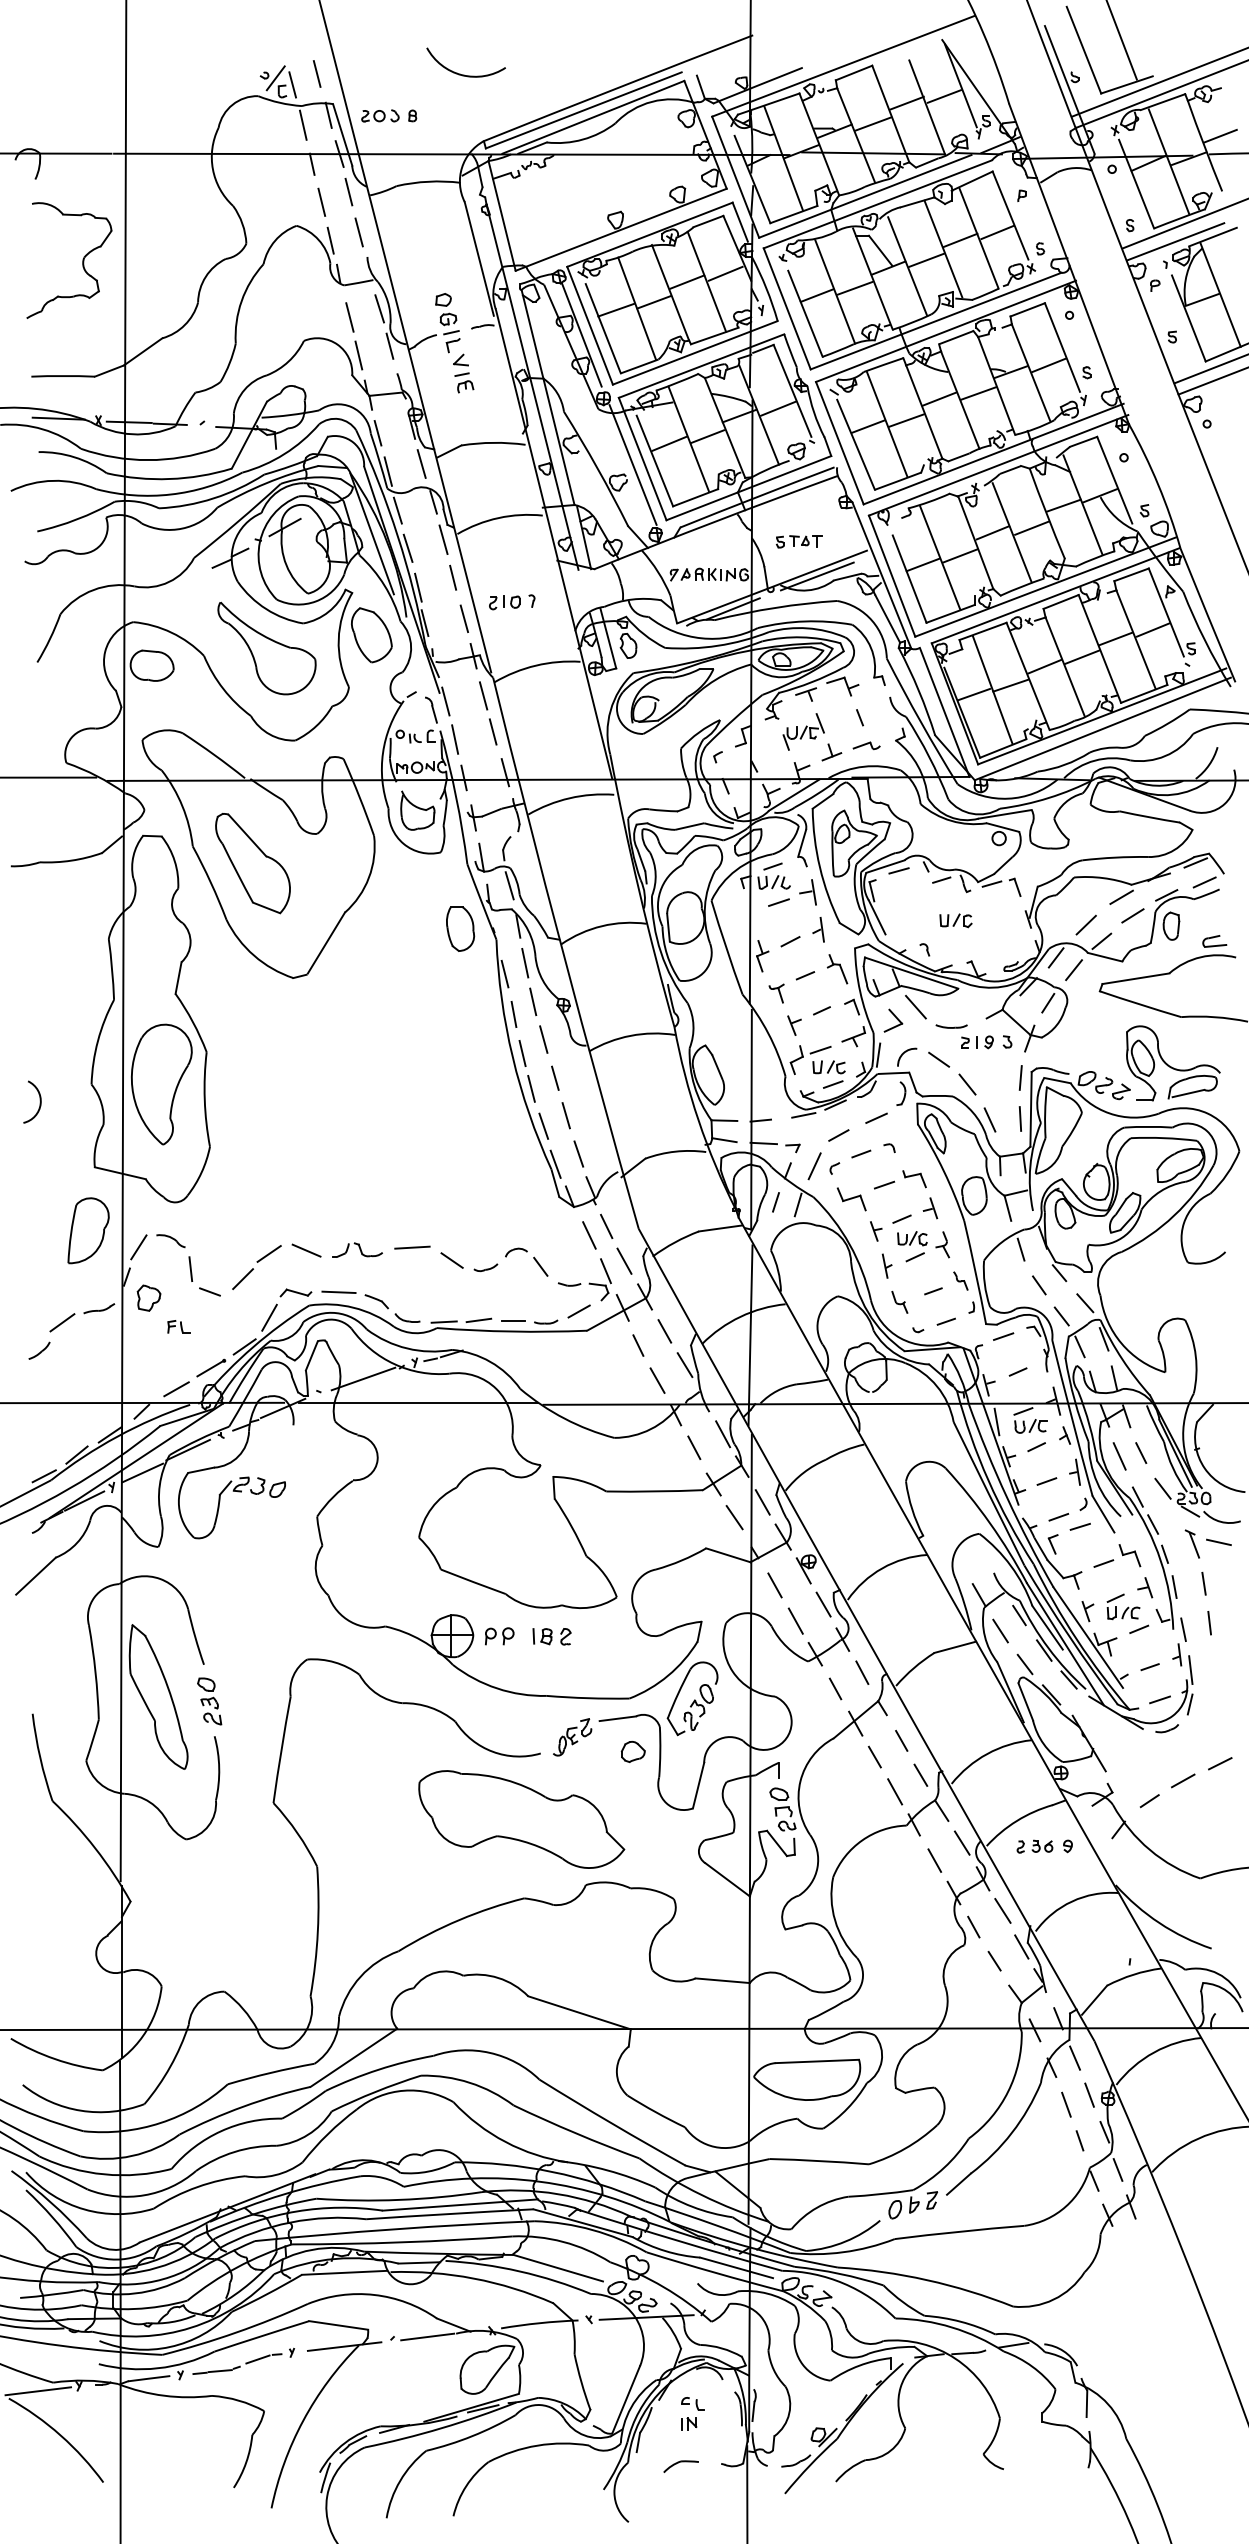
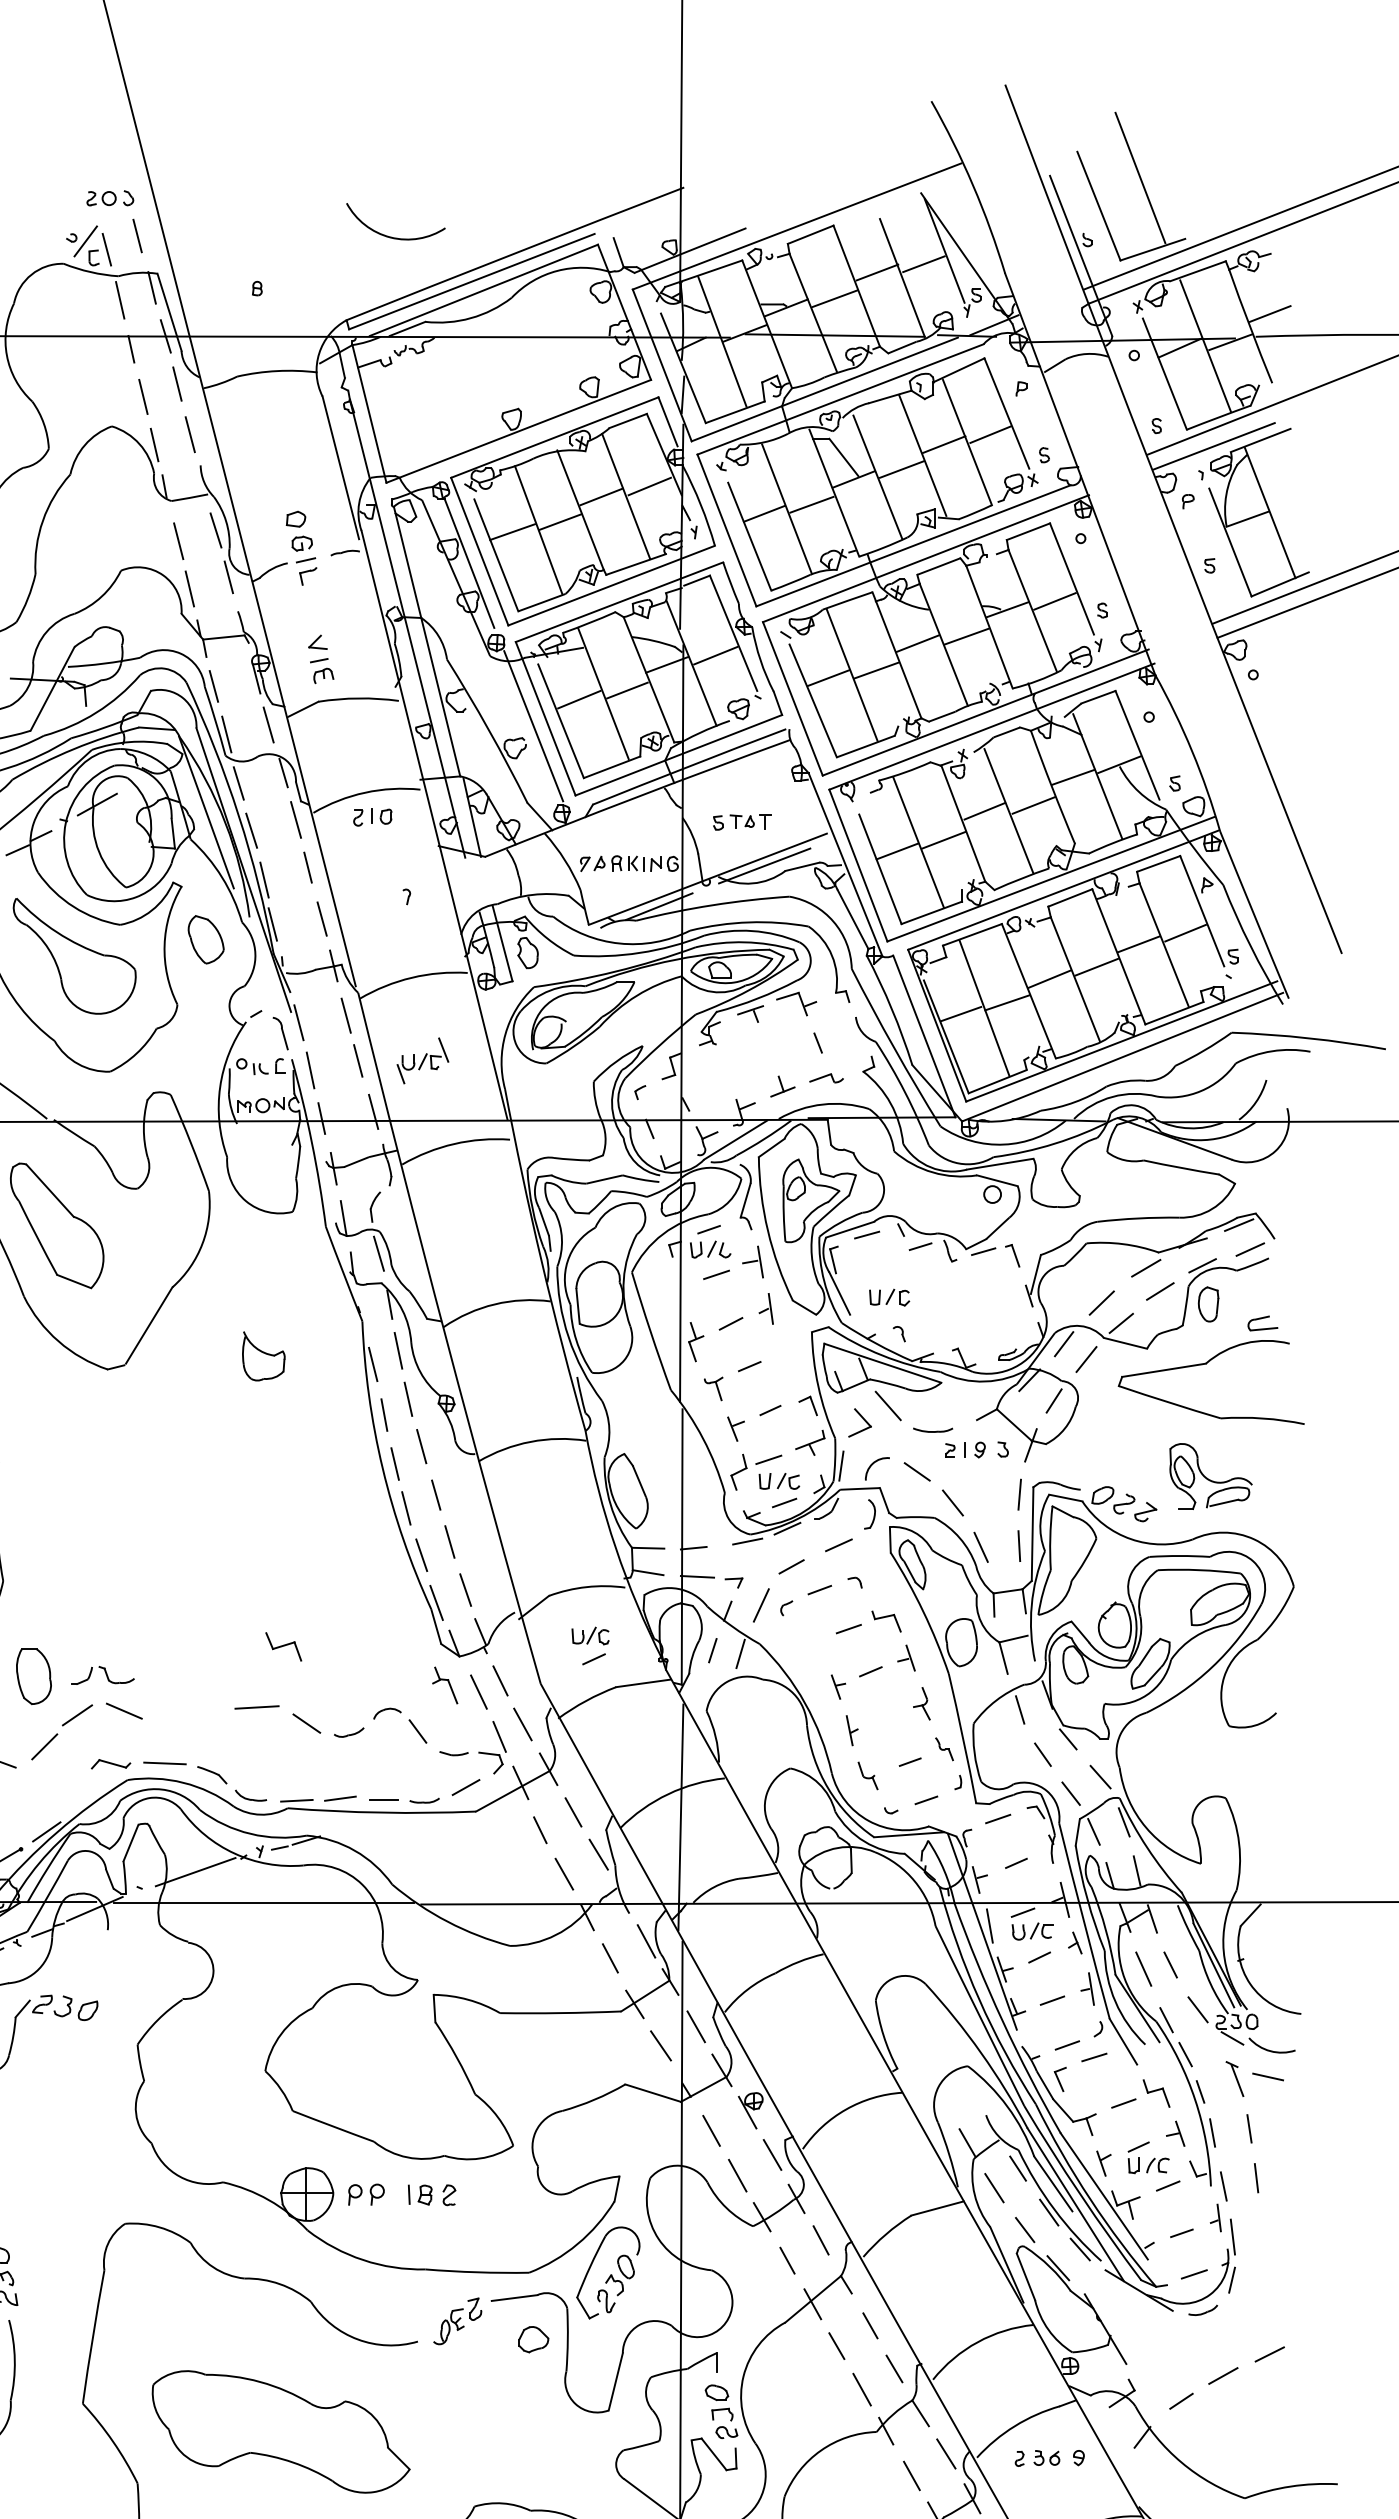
arc: (464, 74) -> (393, 236), moved
part: (380, 115) -> (110, 197), moved
part: (463, 373) -> (321, 659), moved
part: (504, 602) -> (372, 817), moved
part: (371, 635) -> (205, 939), size x0.7
part: (803, 731) -> (422, 1060), moved
part: (417, 810) -> (263, 1356), moved
part: (955, 920) -> (888, 1297), moved
part: (460, 928) -> (33, 1675), moved
part: (837, 969) -> (445, 1685), moved
part: (1173, 1063) -> (1211, 1476), size x0.7
part: (851, 1199) -> (283, 1647), moved
part: (912, 1246) -> (590, 1645), moved
part: (357, 1249) -> (102, 1674), moved
line: (269, 1317) -> (77, 1795), removed
part: (521, 1819) -> (280, 2431), moved

